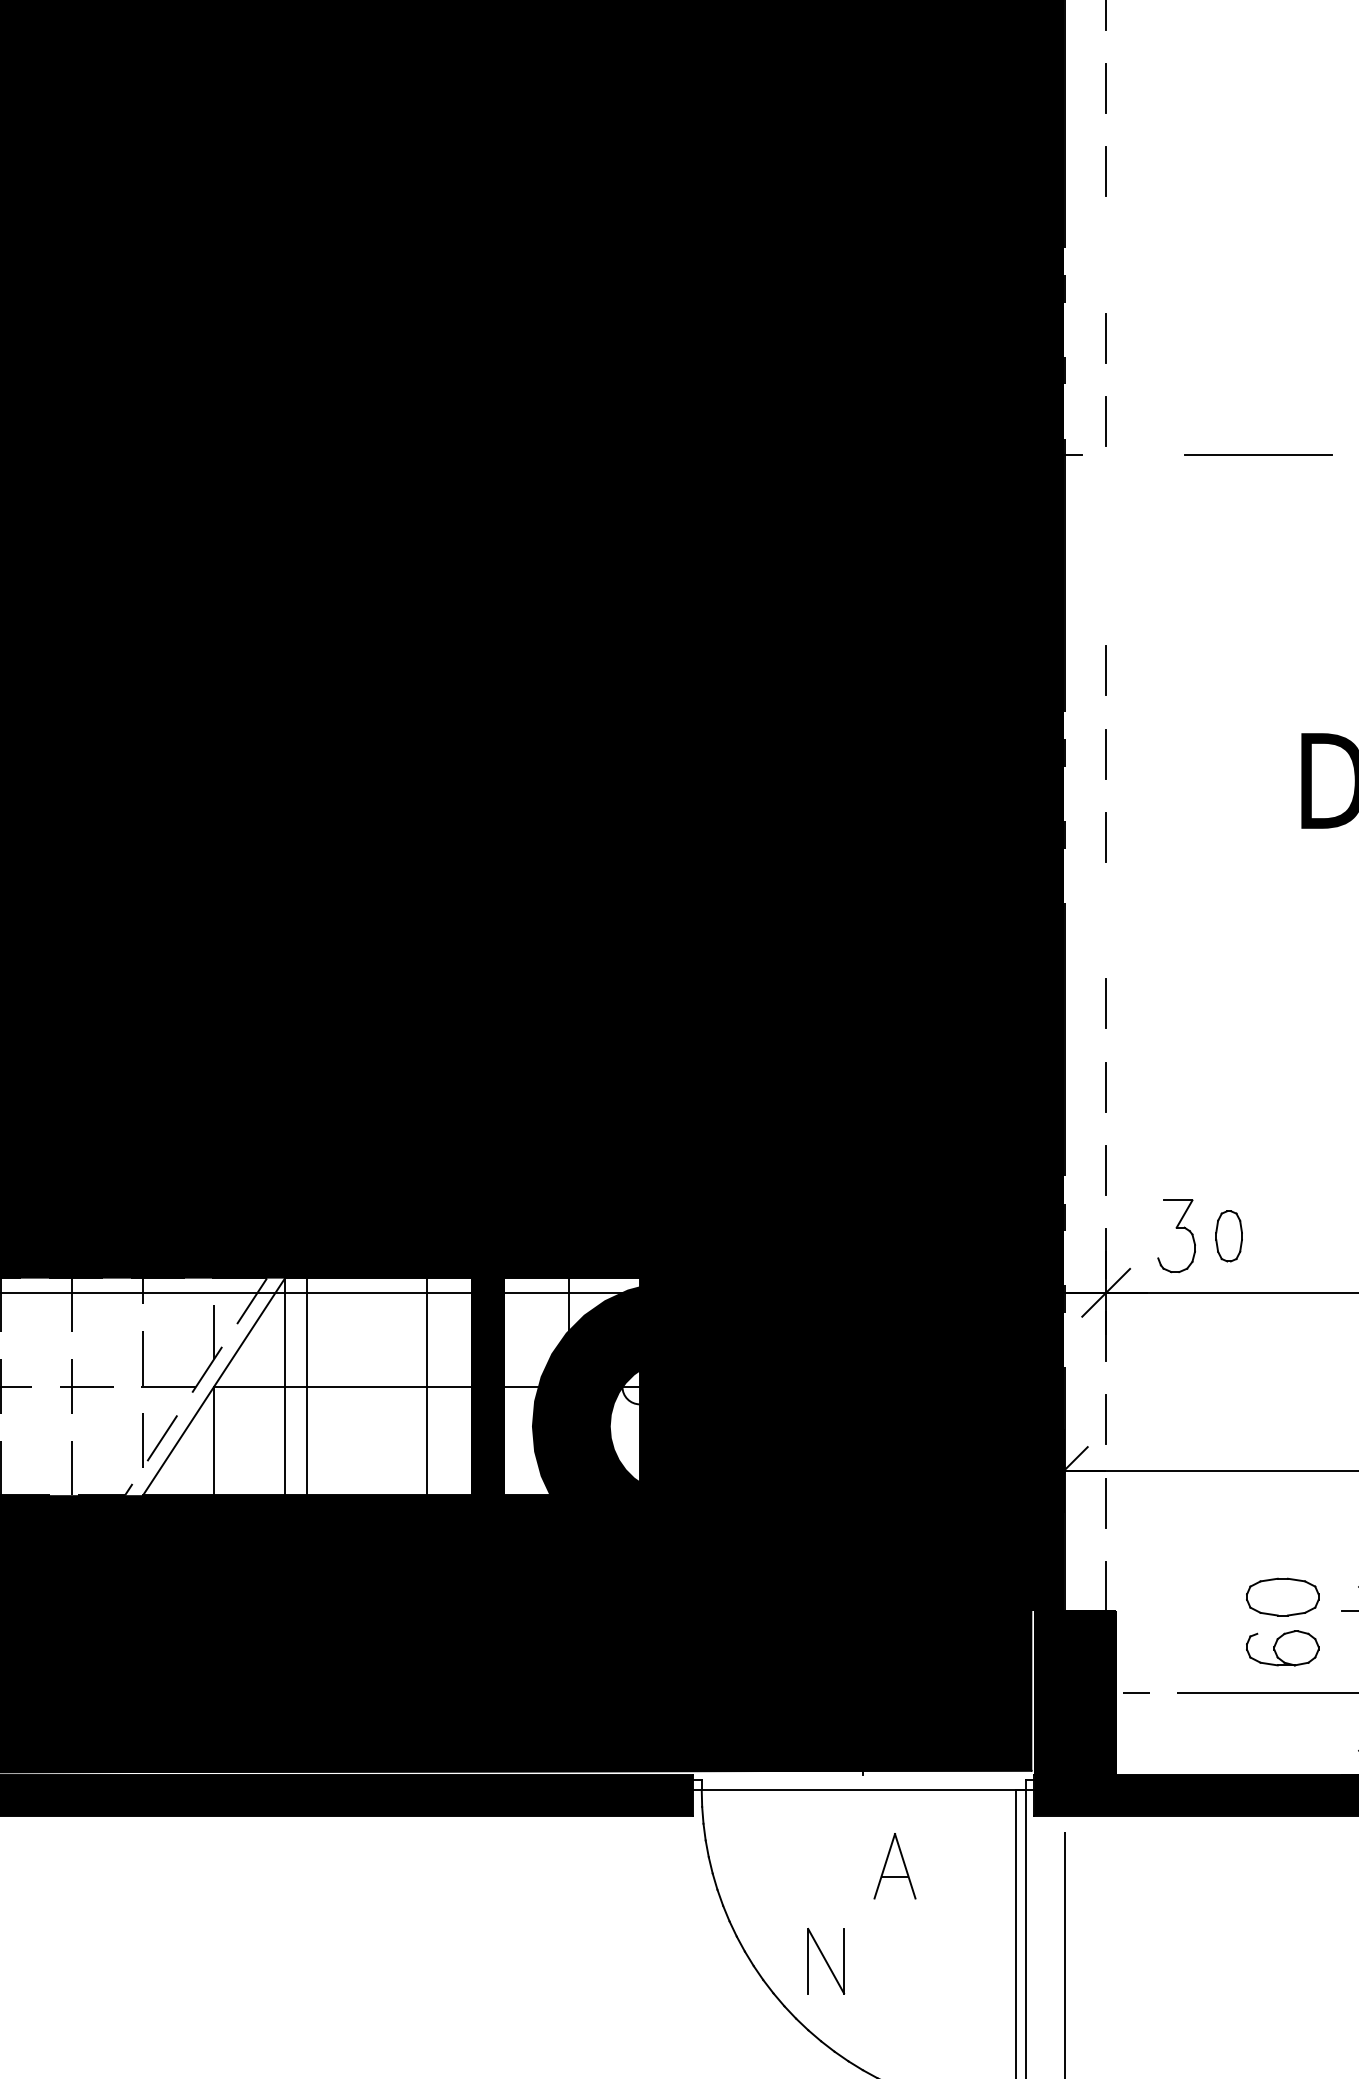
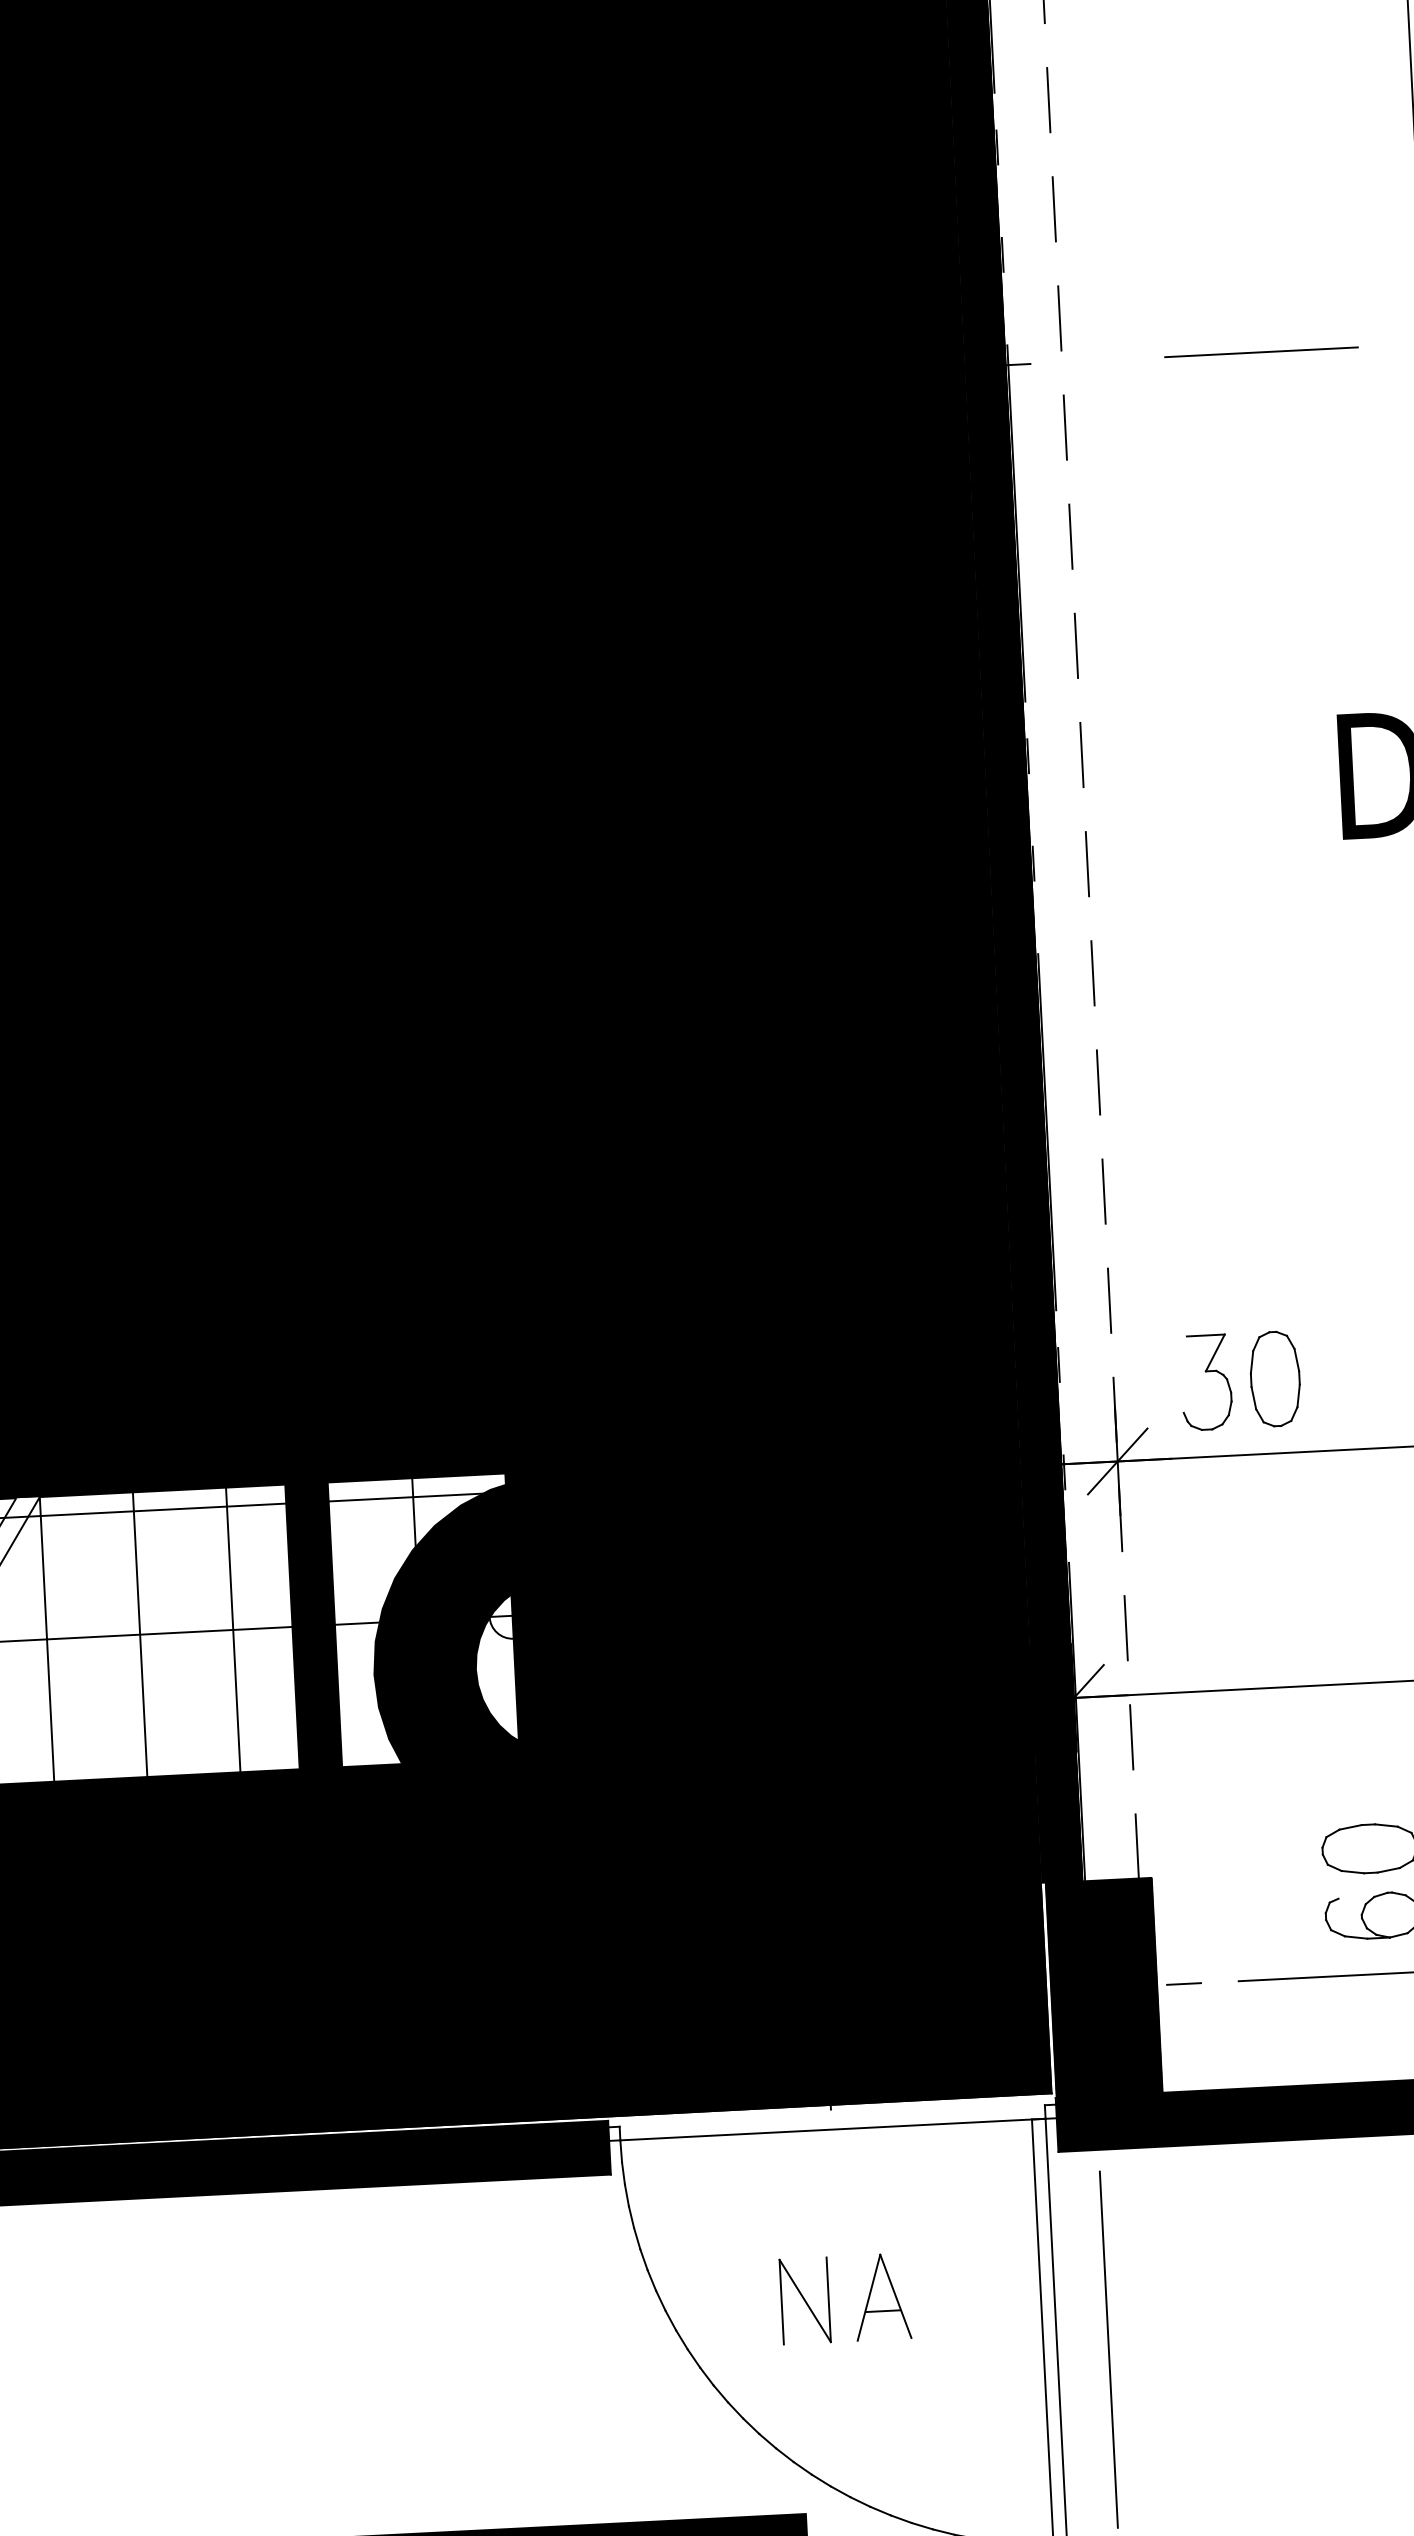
line: (1106, 254) -> (1049, 99), added
line: (1106, 504) -> (1065, 427), added
line: (1106, 587) -> (1071, 536), added
line: (1106, 920) -> (1093, 973), added
part: (1228, 1236) -> (1274, 1379), size x1.43
line: (307, 1386) -> (140, 1634), moved
part: (894, 1866) -> (881, 2297), moved
part: (826, 1961) -> (805, 2301), moved

